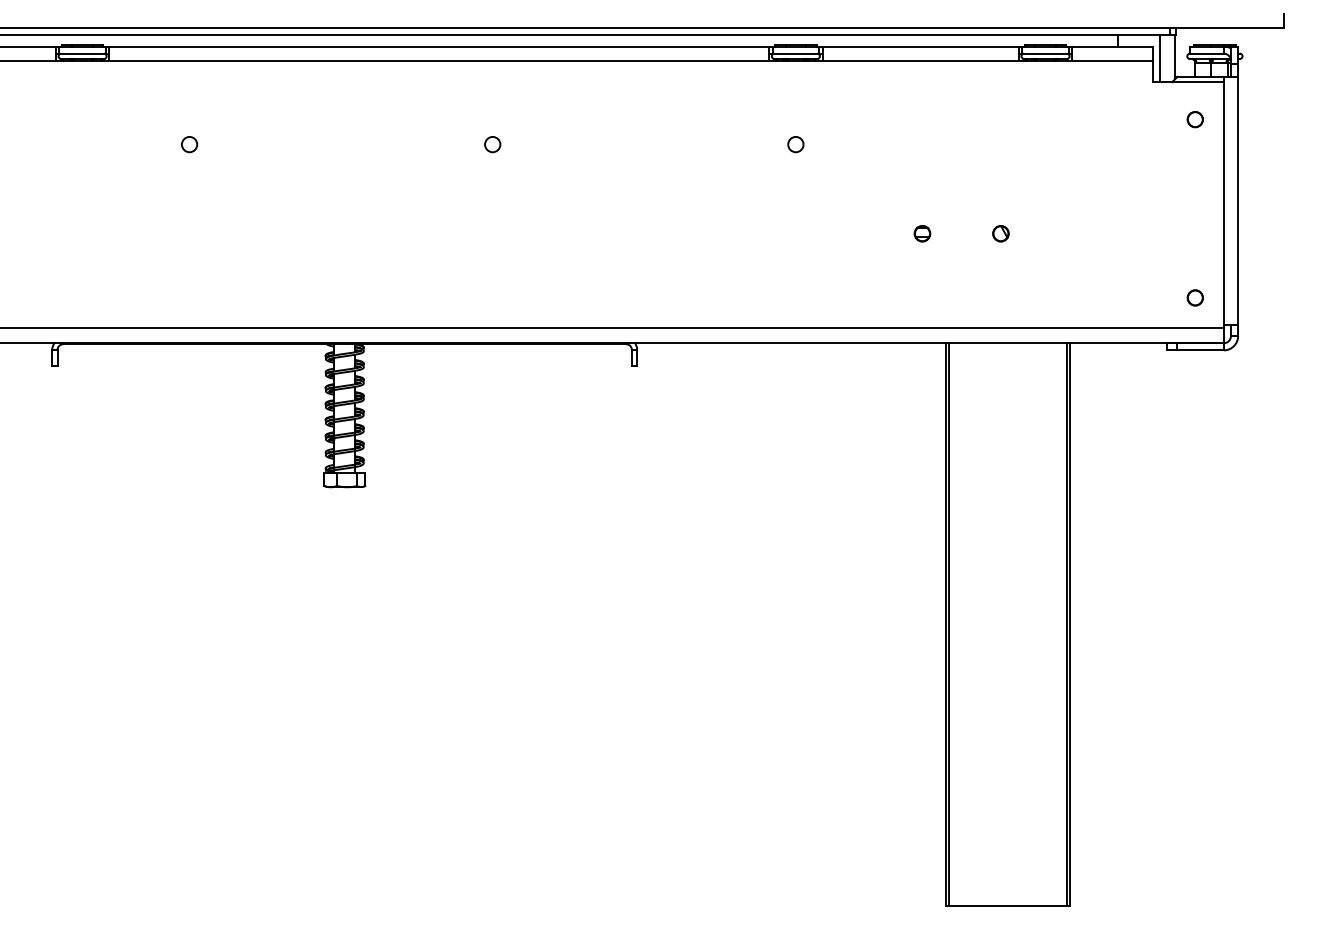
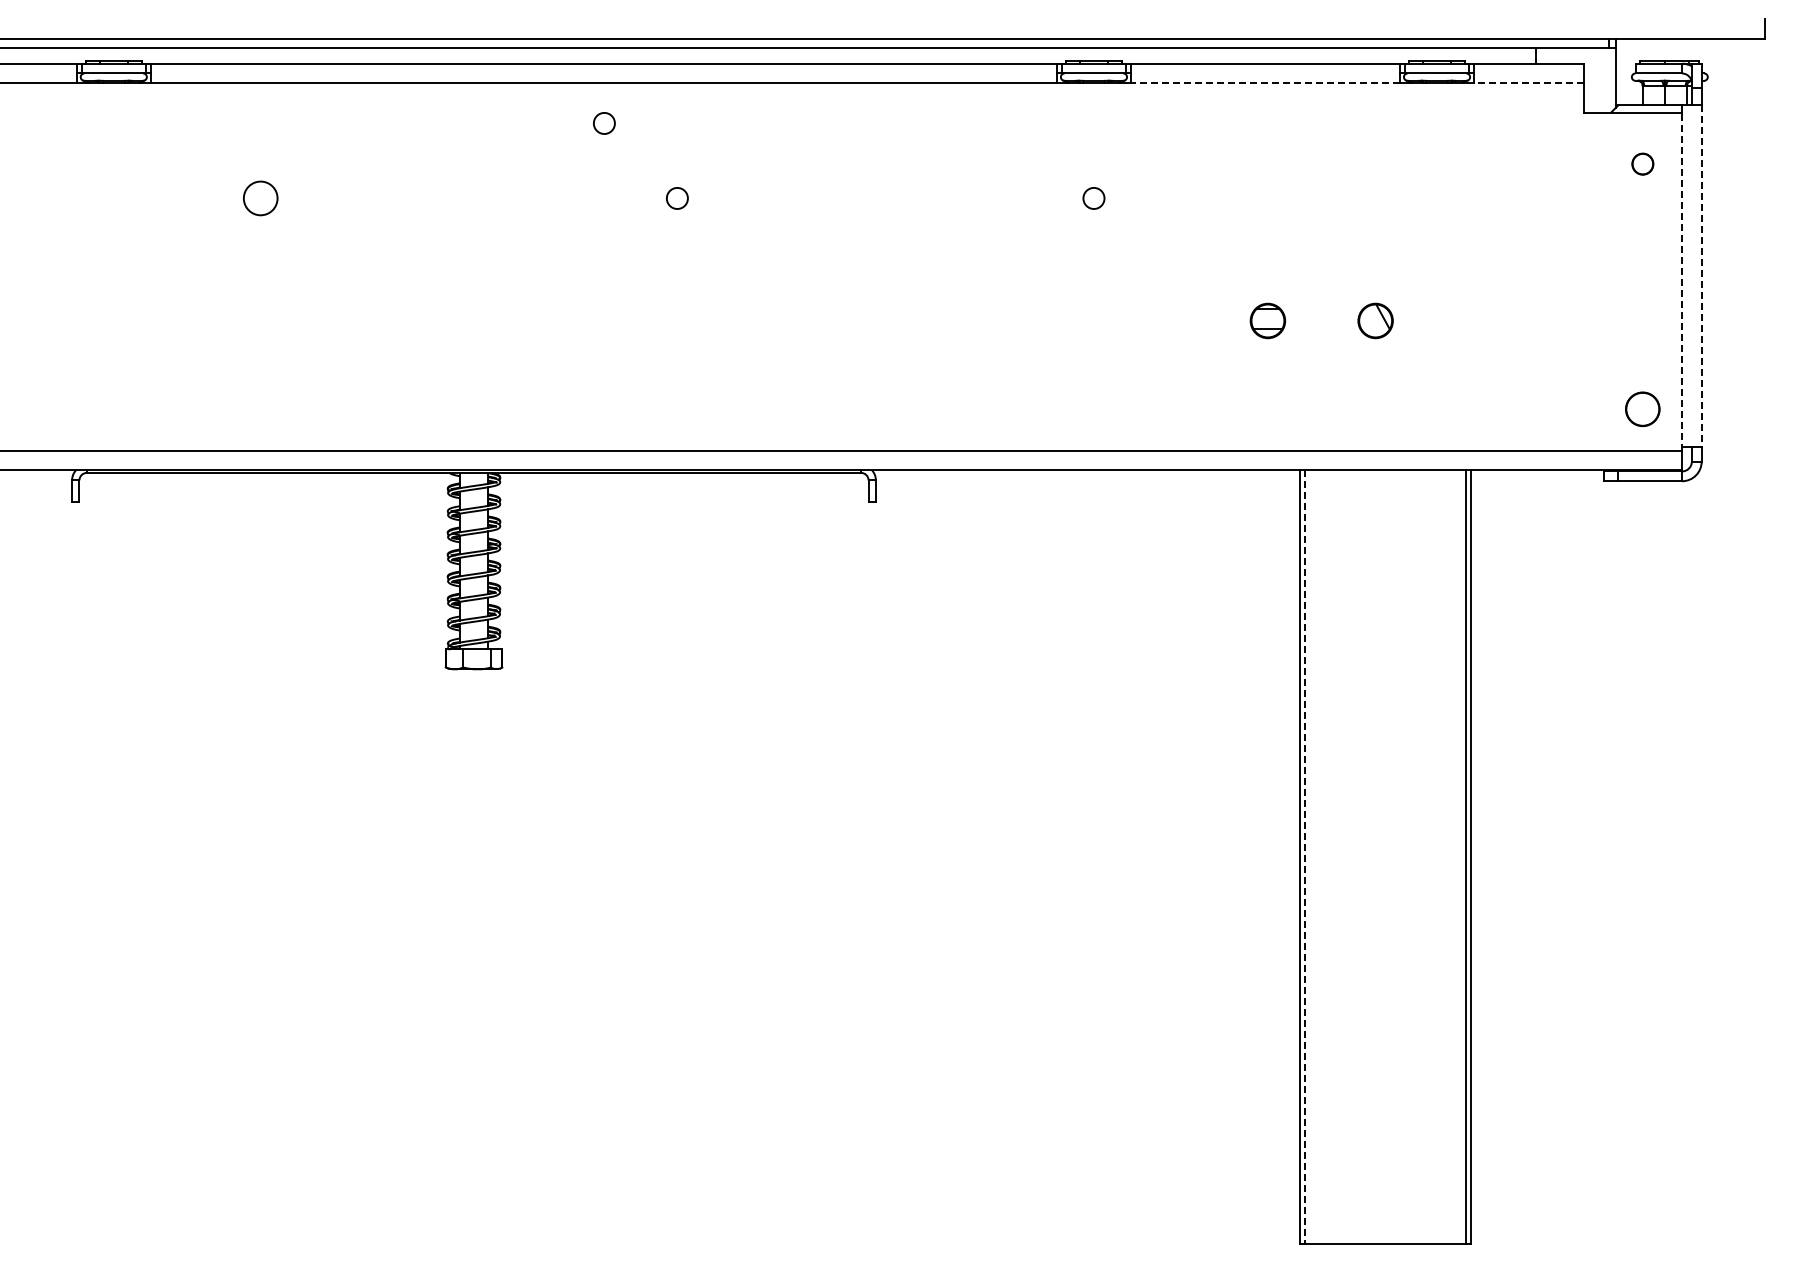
line: (1160, 58) -> (1594, 80), removed
line: (920, 60) -> (1265, 83), solid -> dashed
line: (1112, 60) -> (1528, 83), solid -> dashed
circle: (439, 90) -> (604, 123), added
circle: (189, 144) -> (260, 198), size x1.6
line: (1237, 201) -> (1701, 276), solid -> dashed
line: (1224, 205) -> (1682, 281), solid -> dashed
part: (922, 233) -> (1267, 320), size x1.6
part: (1000, 233) -> (1375, 320), size x1.6
circle: (1195, 297) -> (1642, 408), size x1.6
line: (949, 624) -> (1304, 857), solid -> dashed

